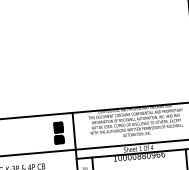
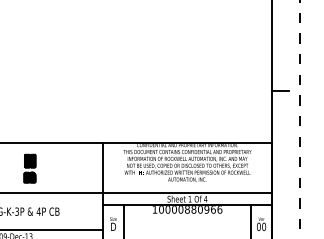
part: (58, 133) -> (29, 168), moved

